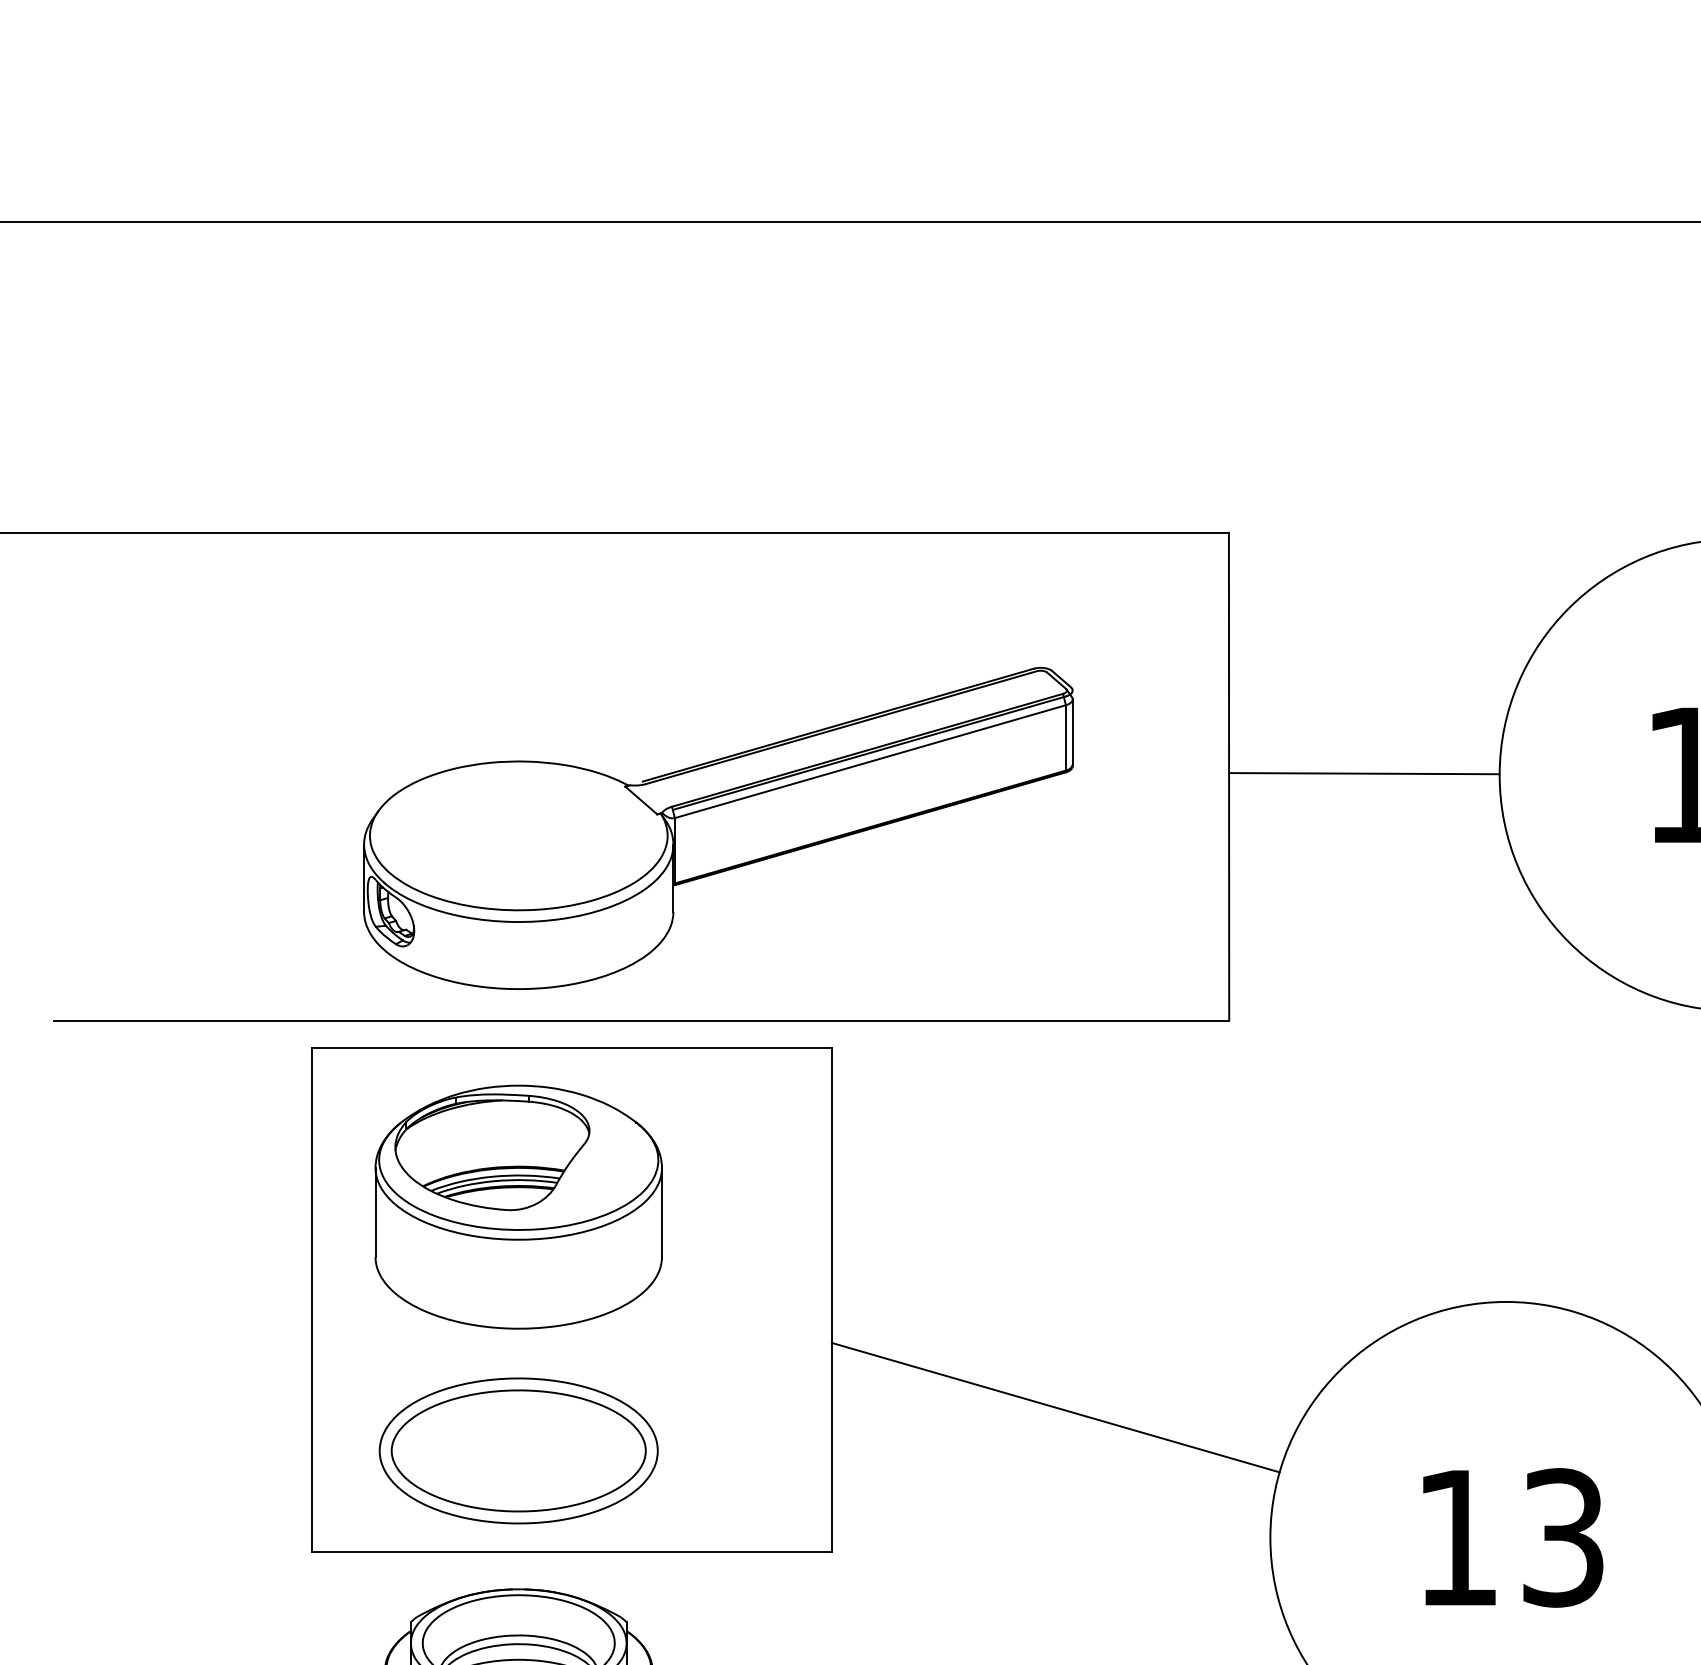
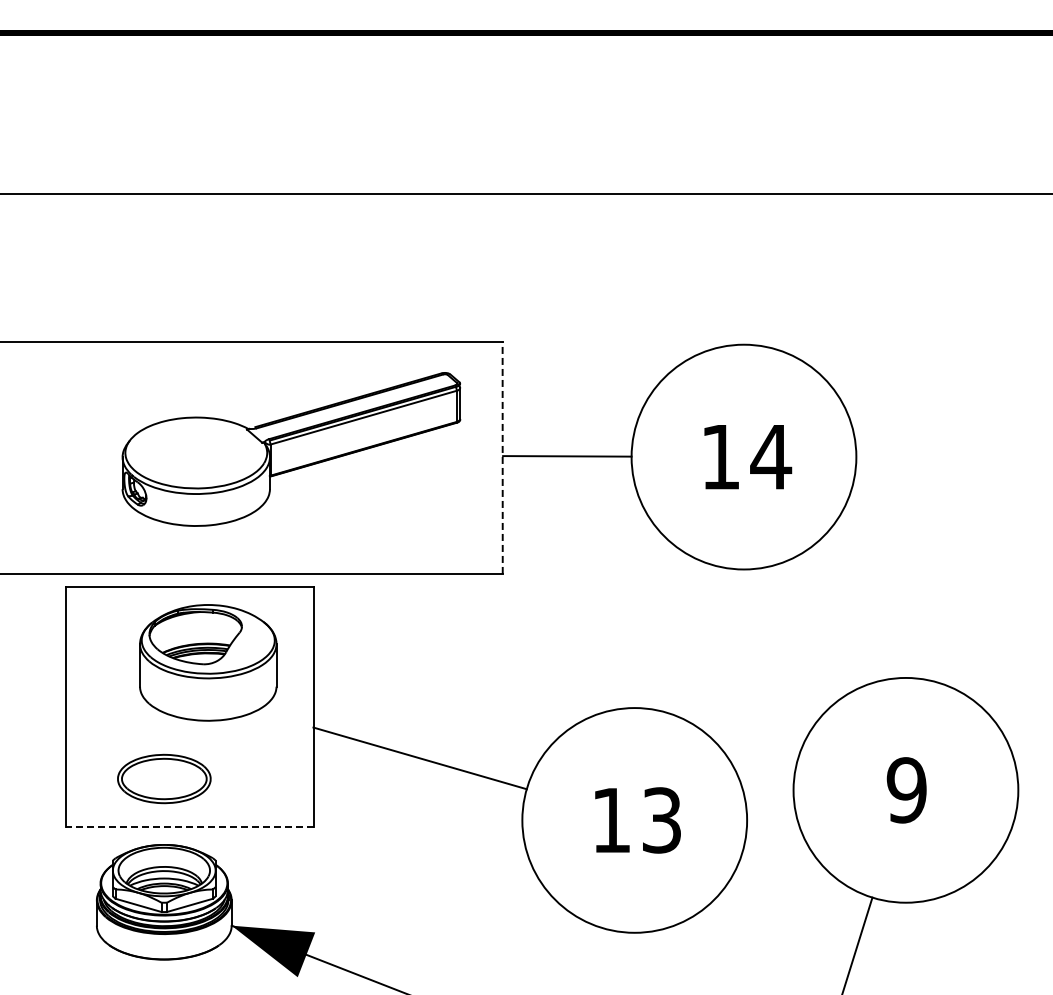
line: (1228, 776) -> (502, 457), solid -> dashed
part: (718, 828) -> (291, 449), moved
part: (519, 1206) -> (208, 662), moved
part: (519, 1449) -> (164, 778), size x0.7
line: (571, 1552) -> (189, 827), solid -> dashed

